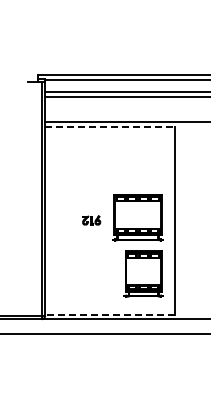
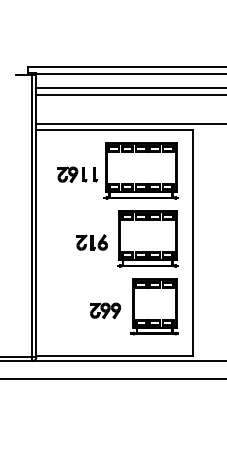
line: (110, 126) -> (114, 129), dashed -> solid
part: (112, 160) -> (117, 170), added
part: (91, 220) -> (92, 242), size x1.43
part: (102, 277) -> (105, 311), added
line: (109, 314) -> (113, 355), dashed -> solid

